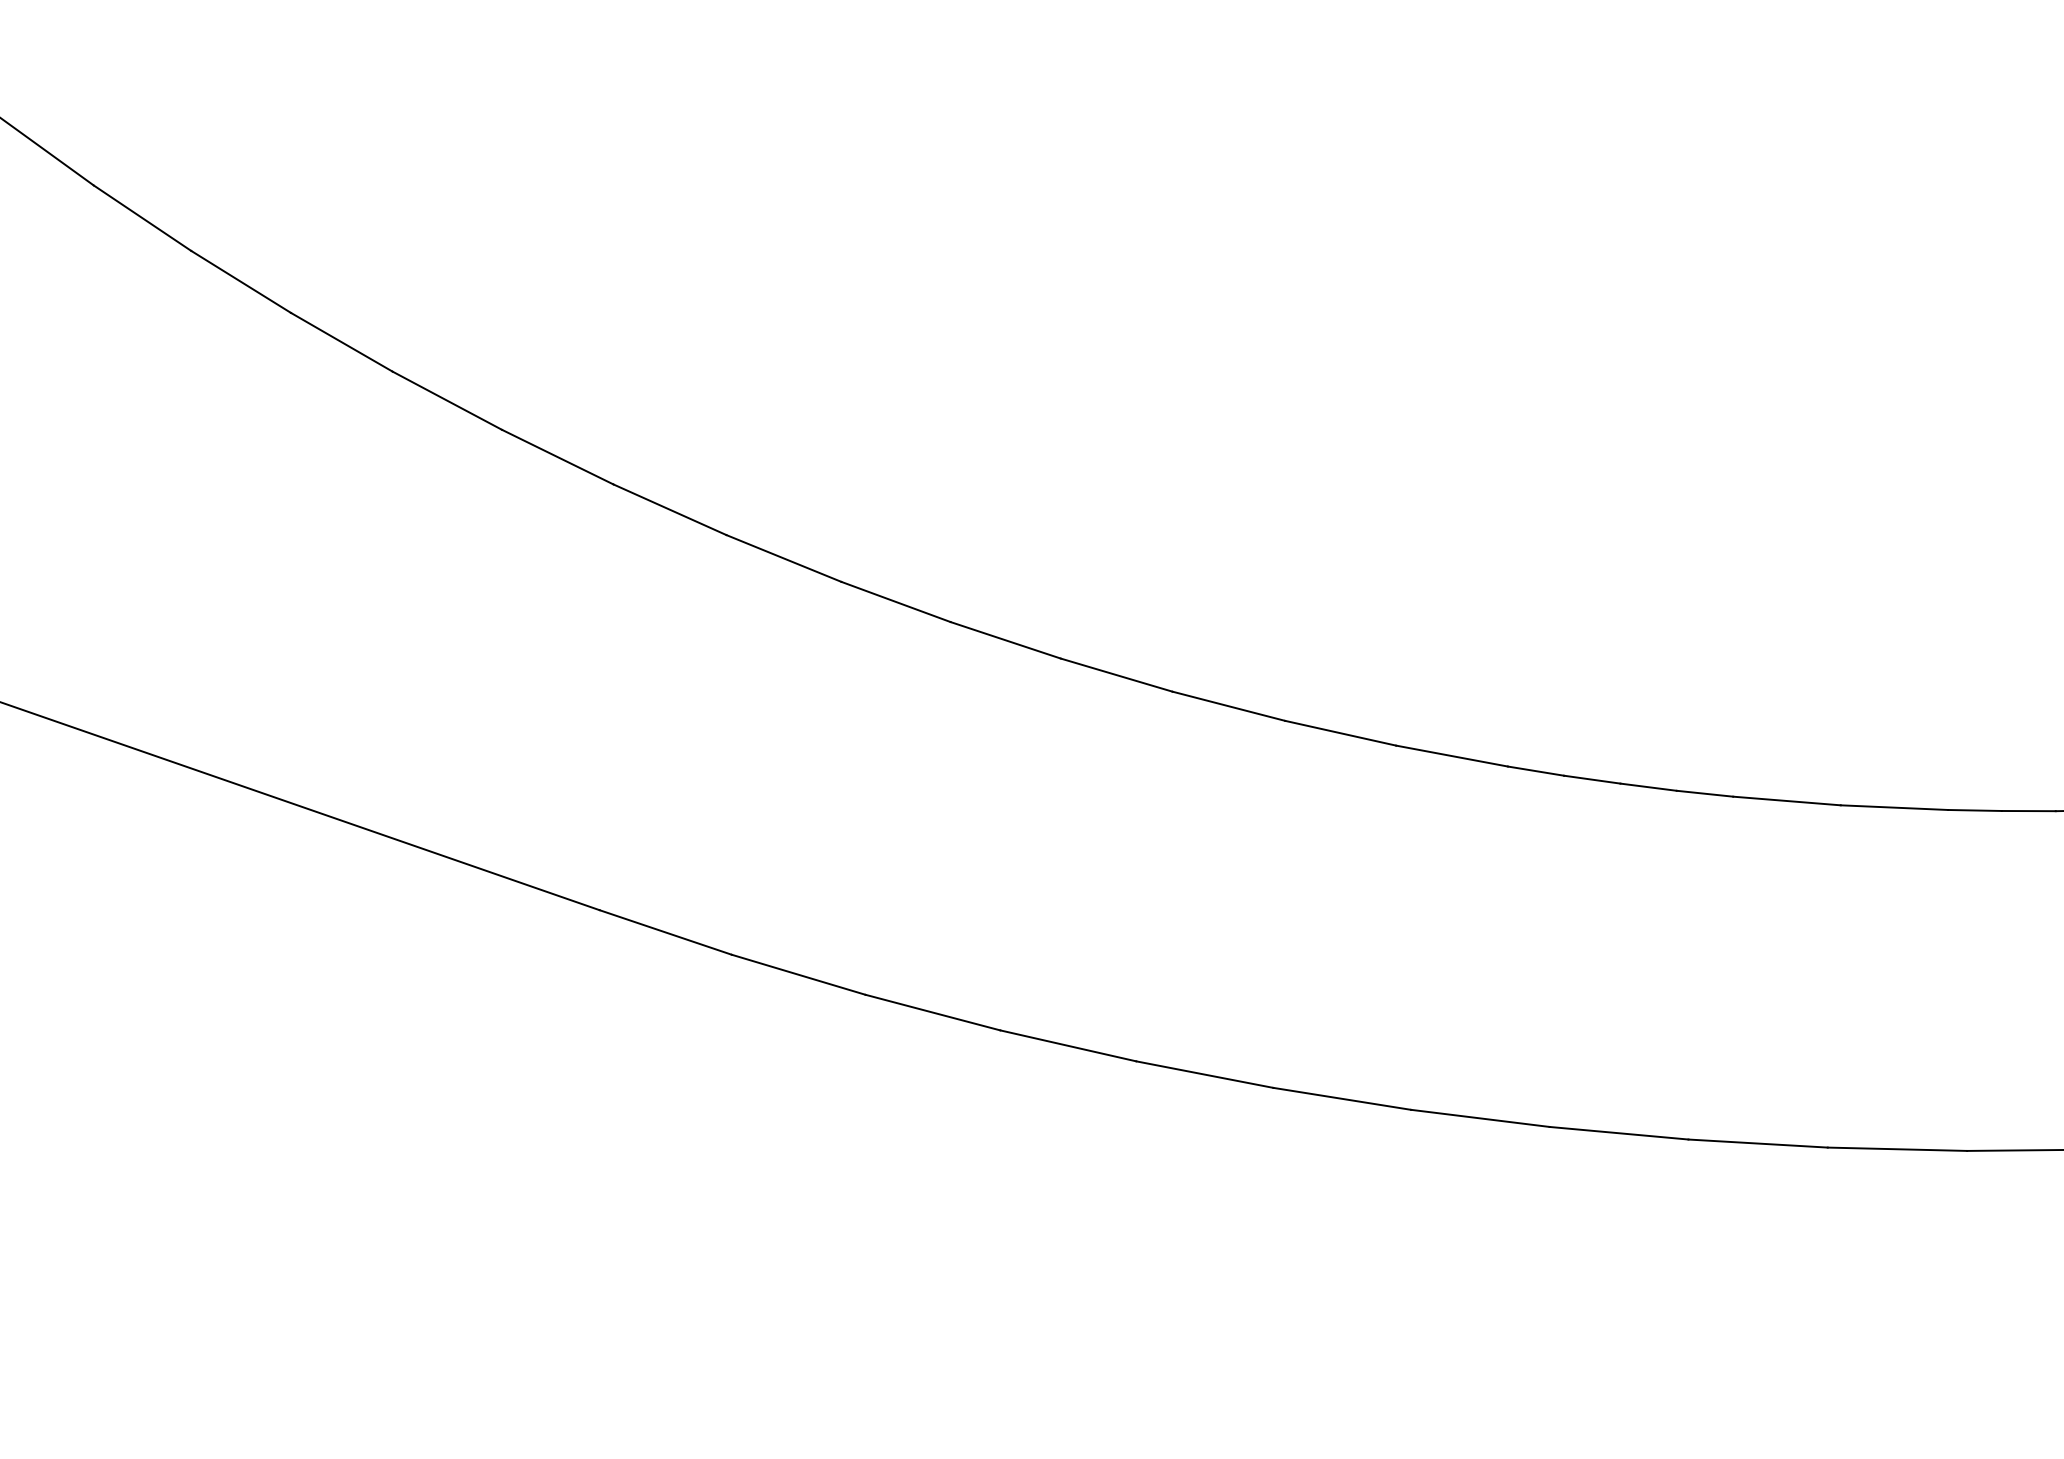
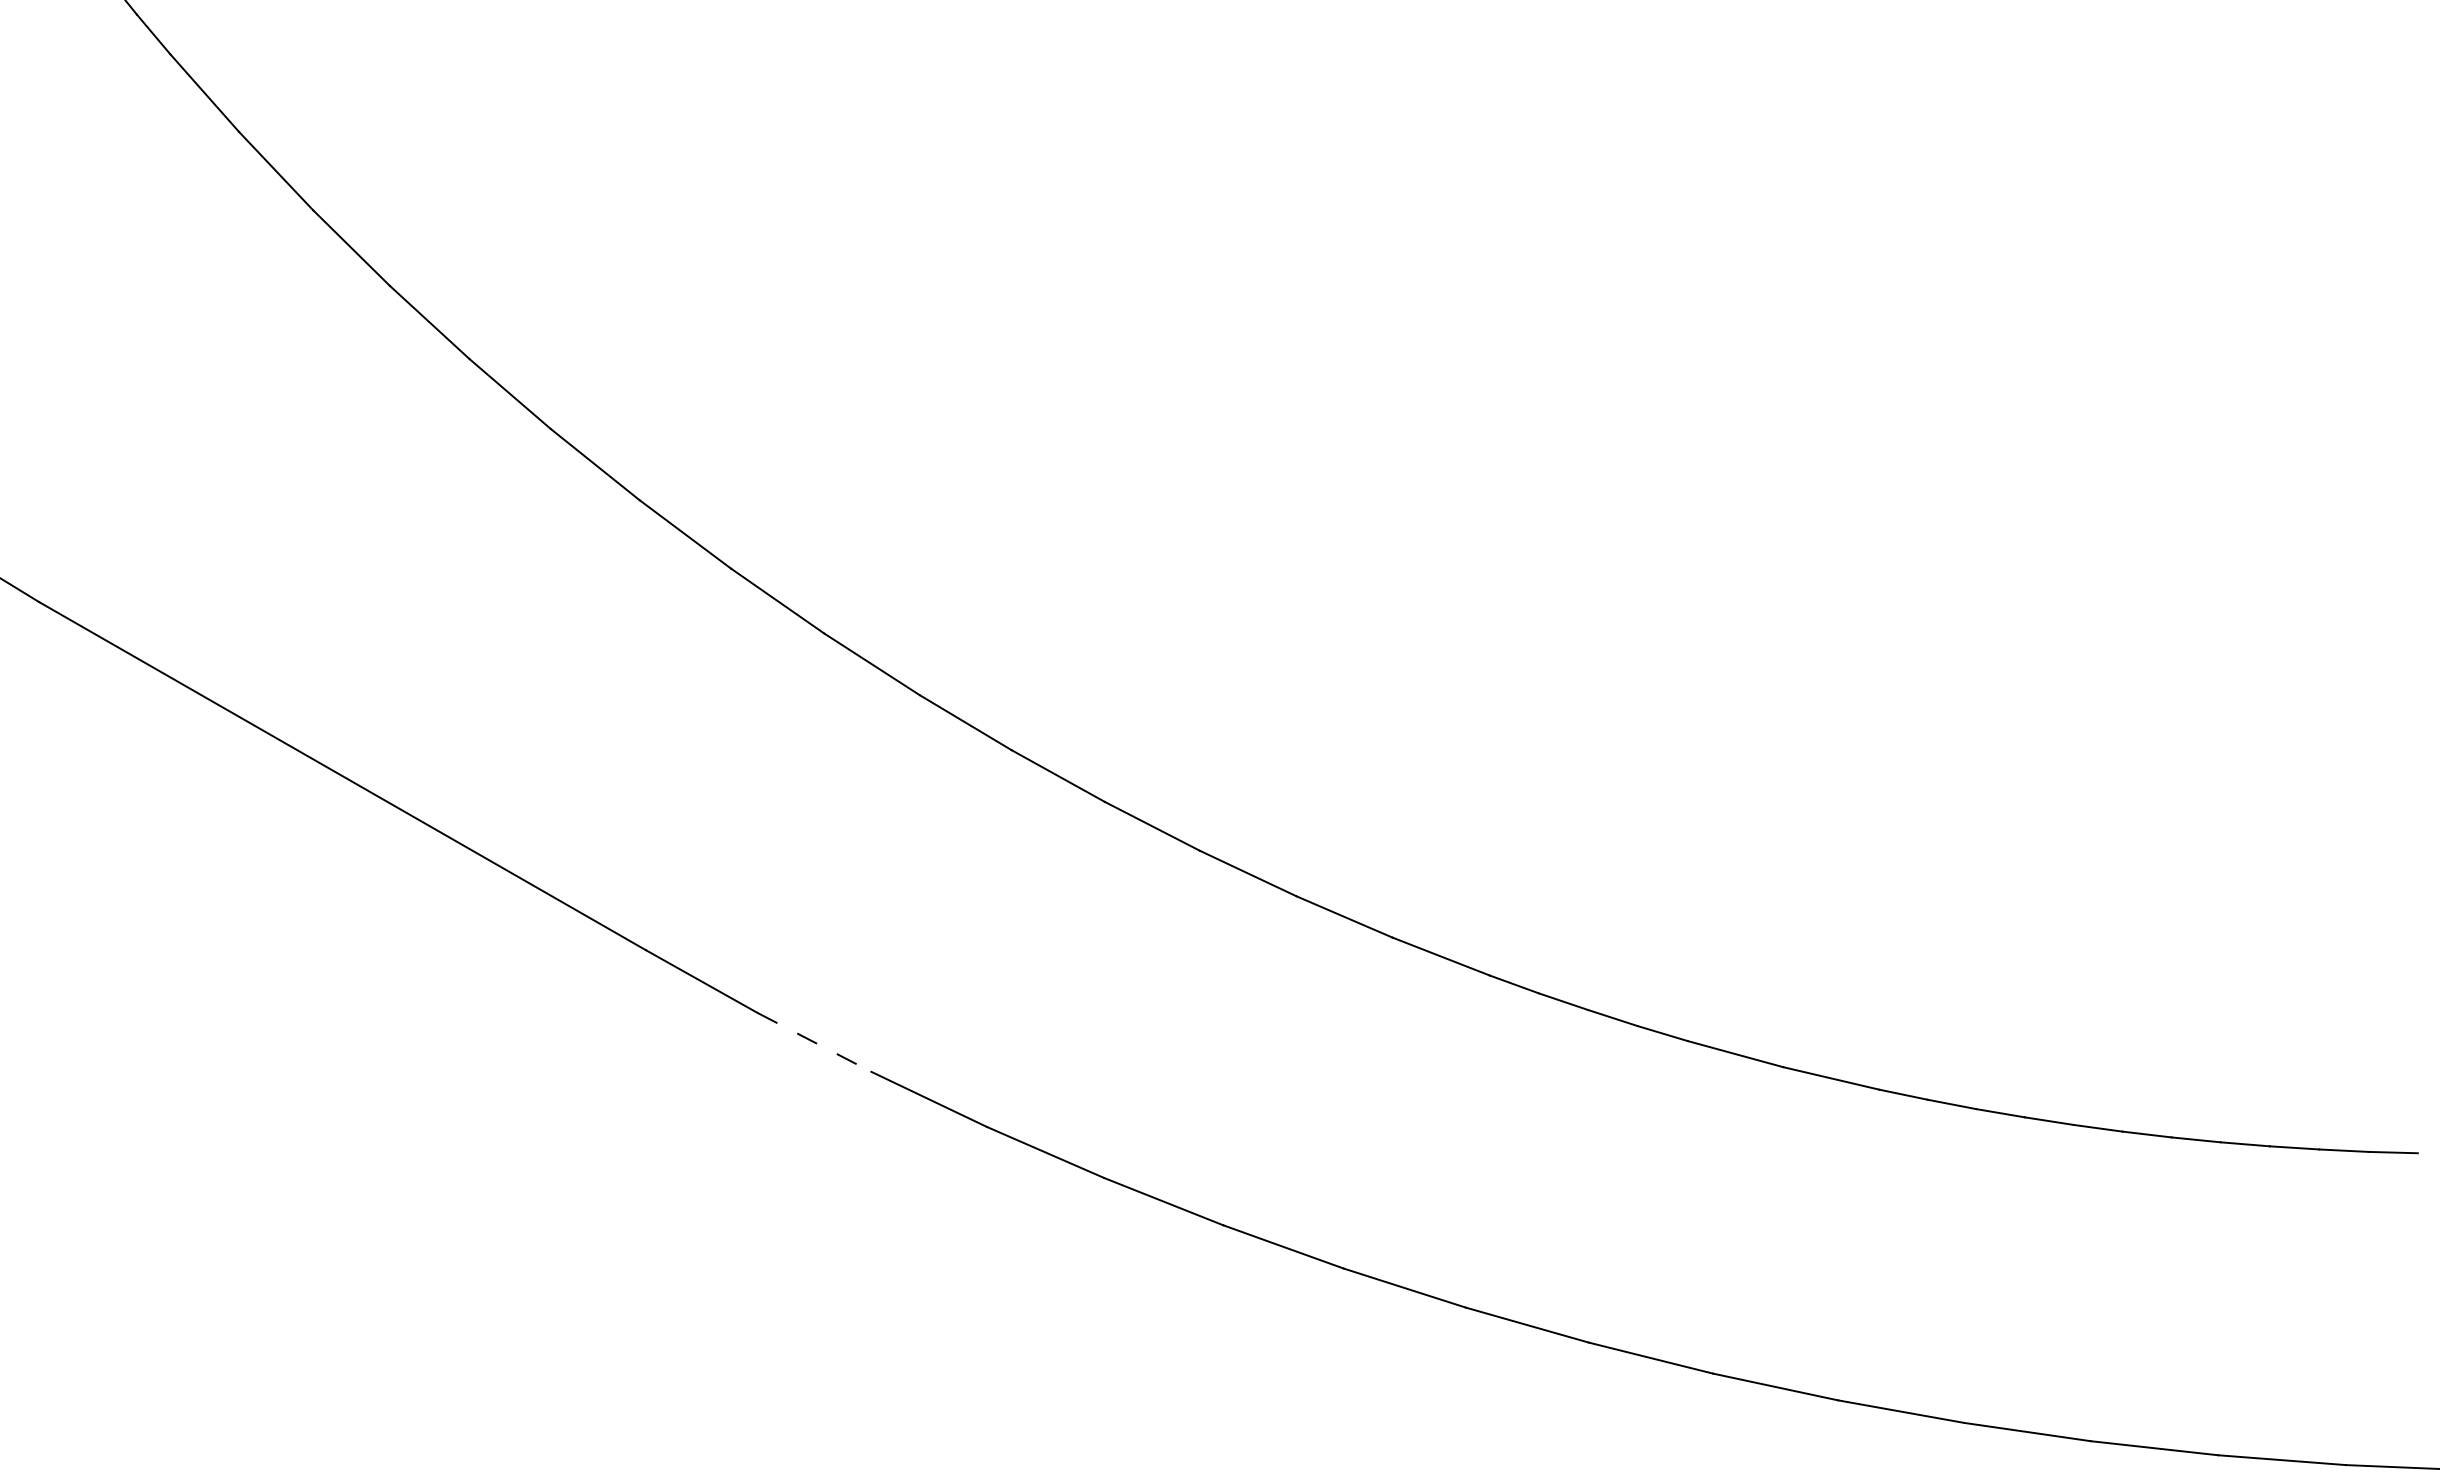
line: (798, 974) -> (814, 1042), solid -> dashed

